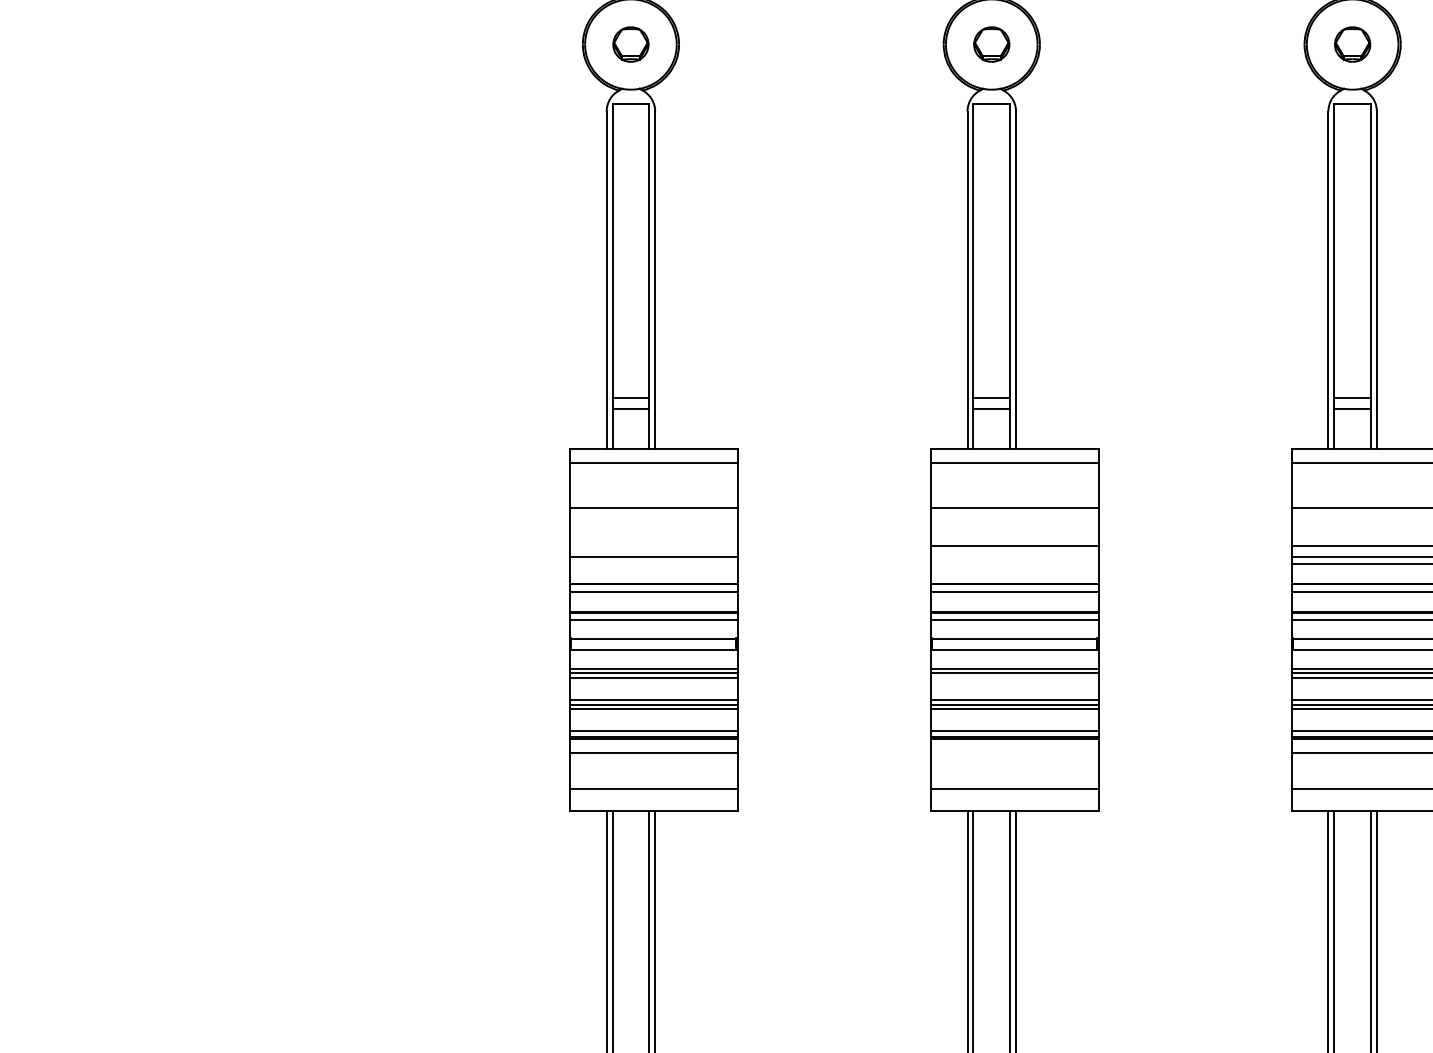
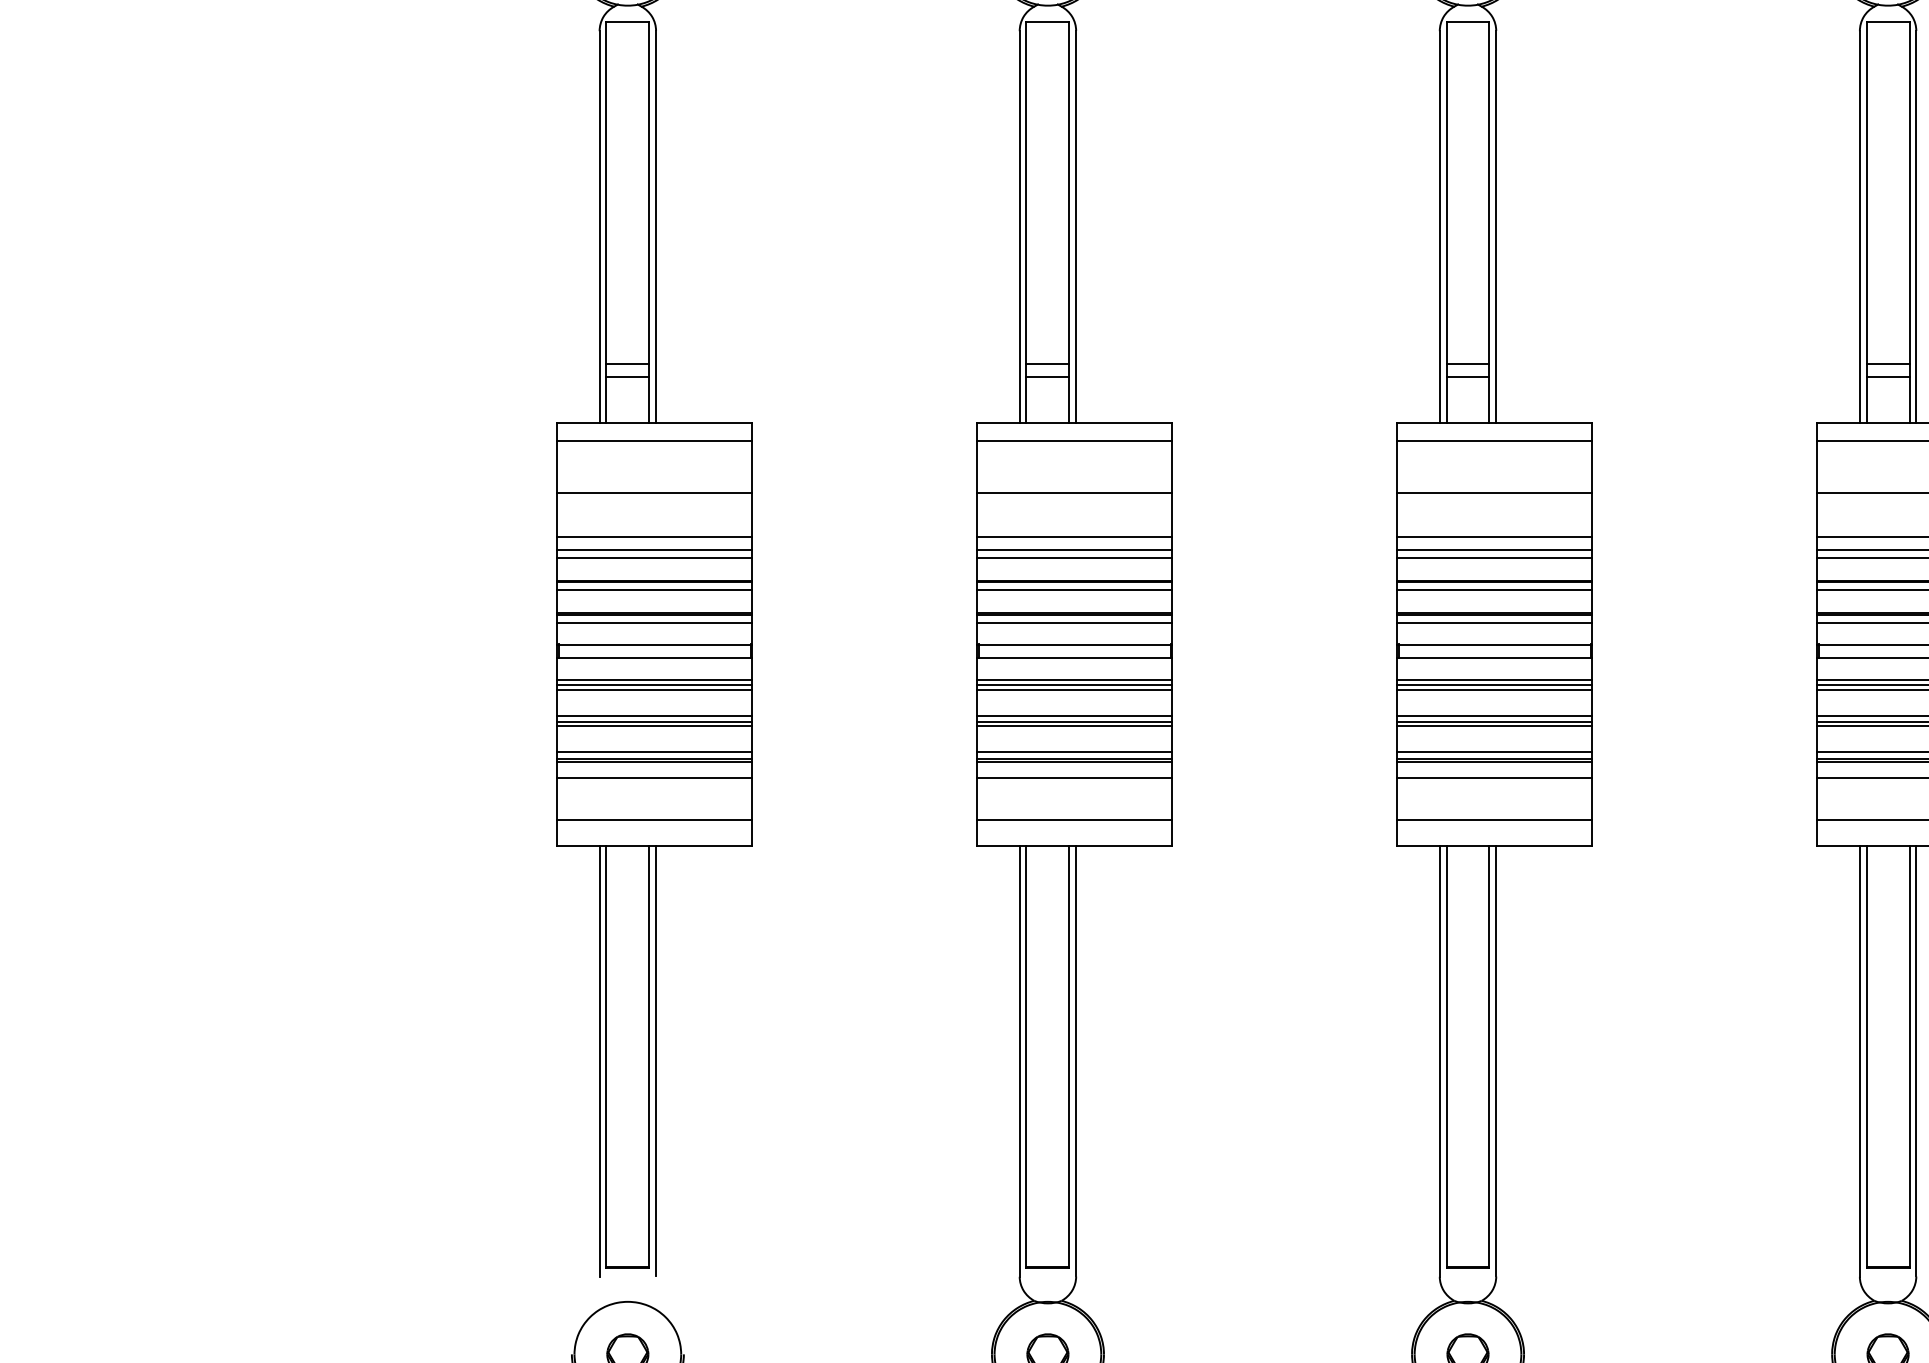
line: (653, 545) -> (654, 536), added
line: (1014, 556) -> (1074, 549), added
line: (653, 564) -> (654, 558), added
line: (1014, 564) -> (1074, 558), added
line: (1014, 677) -> (1074, 690), added
line: (1014, 753) -> (1074, 778), added

